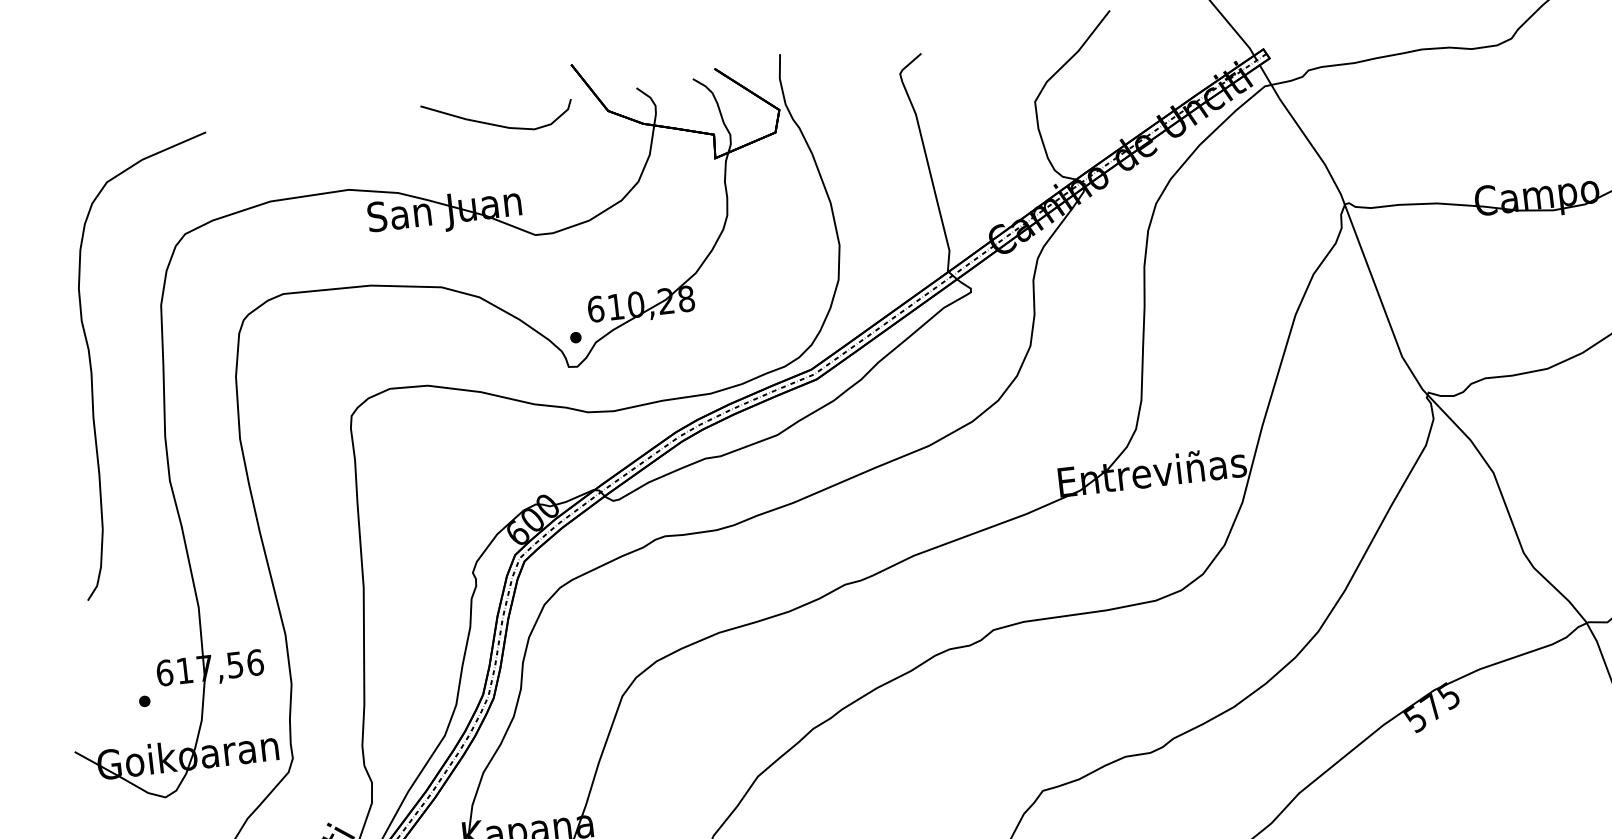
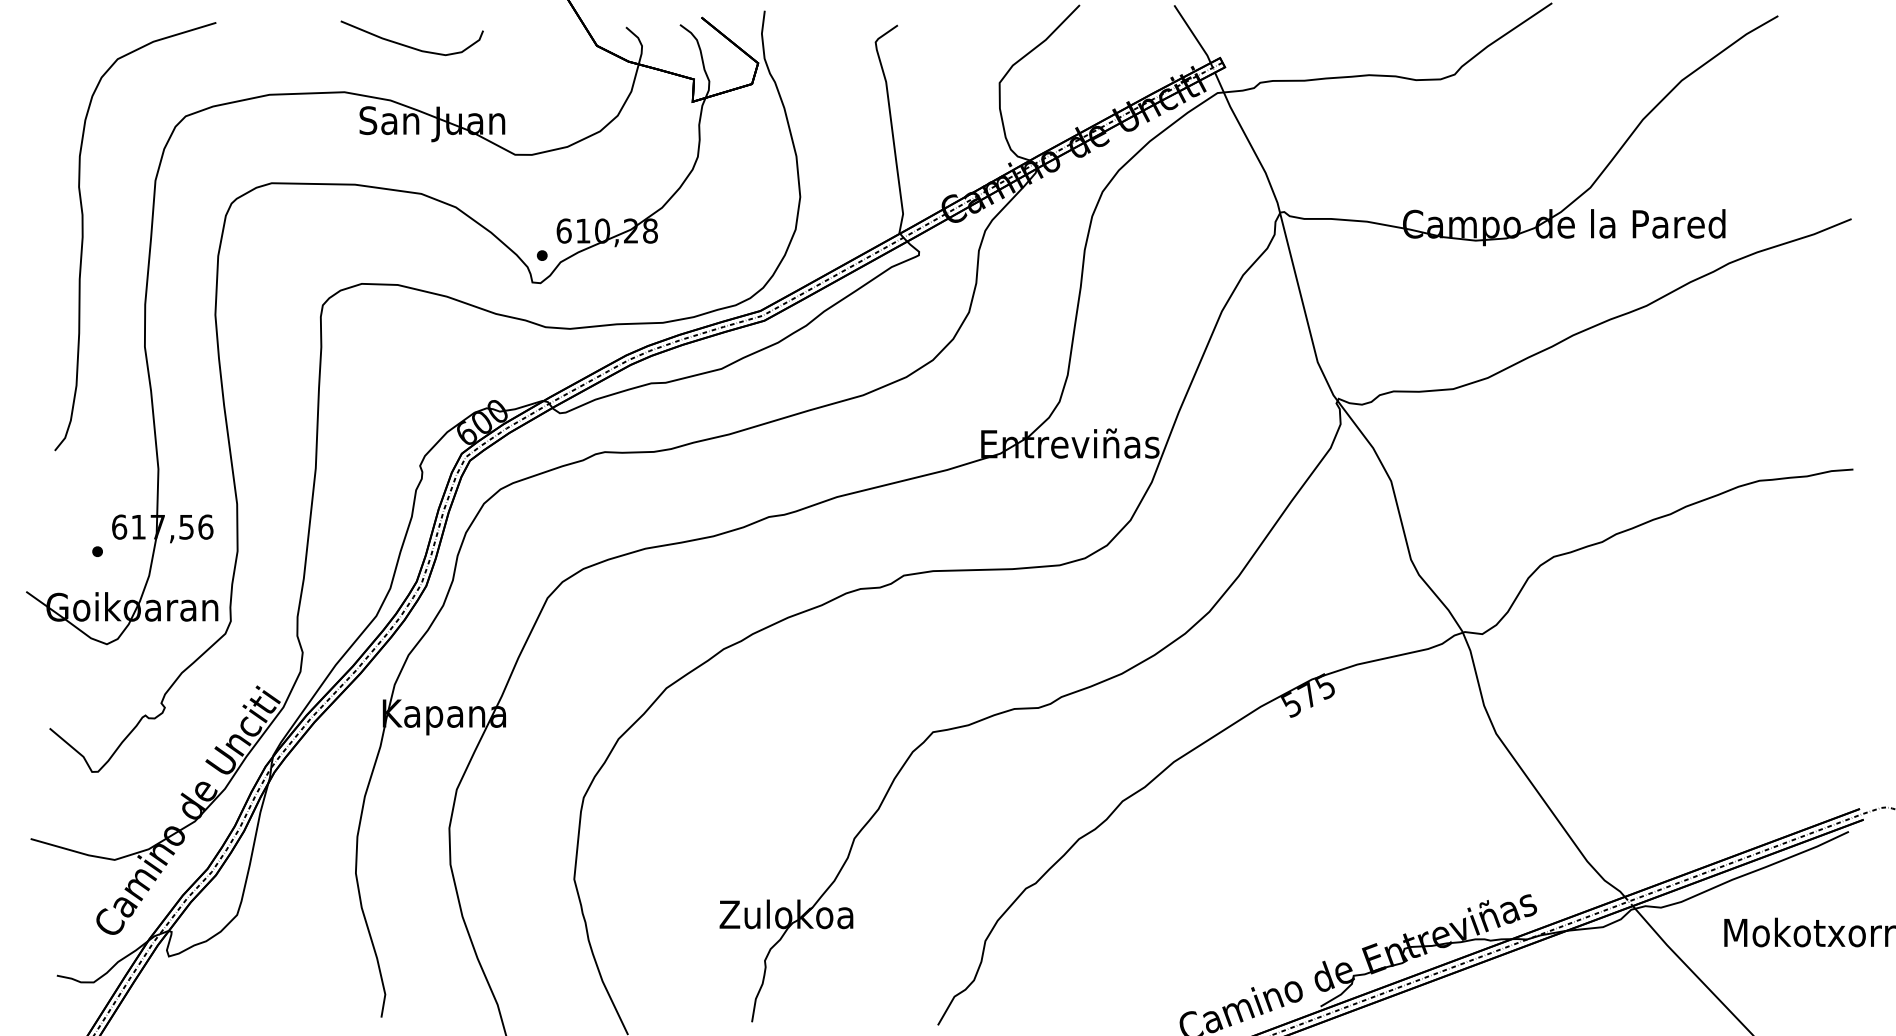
curve: (494, 123) -> (408, 45), moved

